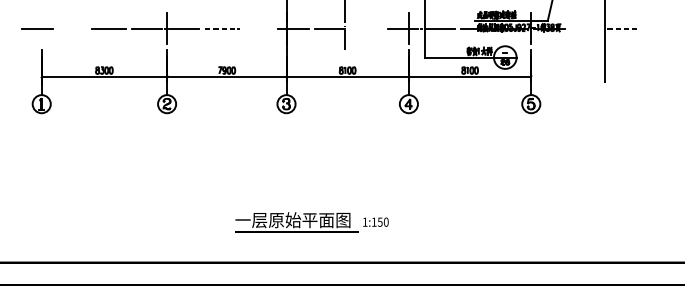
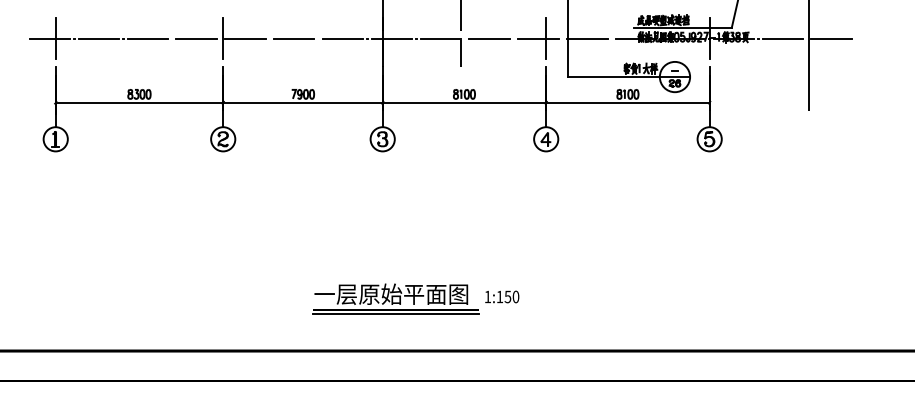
line: (41, 28) -> (55, 38), added
line: (73, 28) -> (98, 38), added
line: (220, 28) -> (294, 38), dashed -> solid
line: (256, 28) -> (342, 38), added
line: (366, 28) -> (489, 38), added
line: (585, 28) -> (782, 38), added
line: (623, 28) -> (832, 38), dashed -> solid
line: (296, 235) -> (395, 314), added

